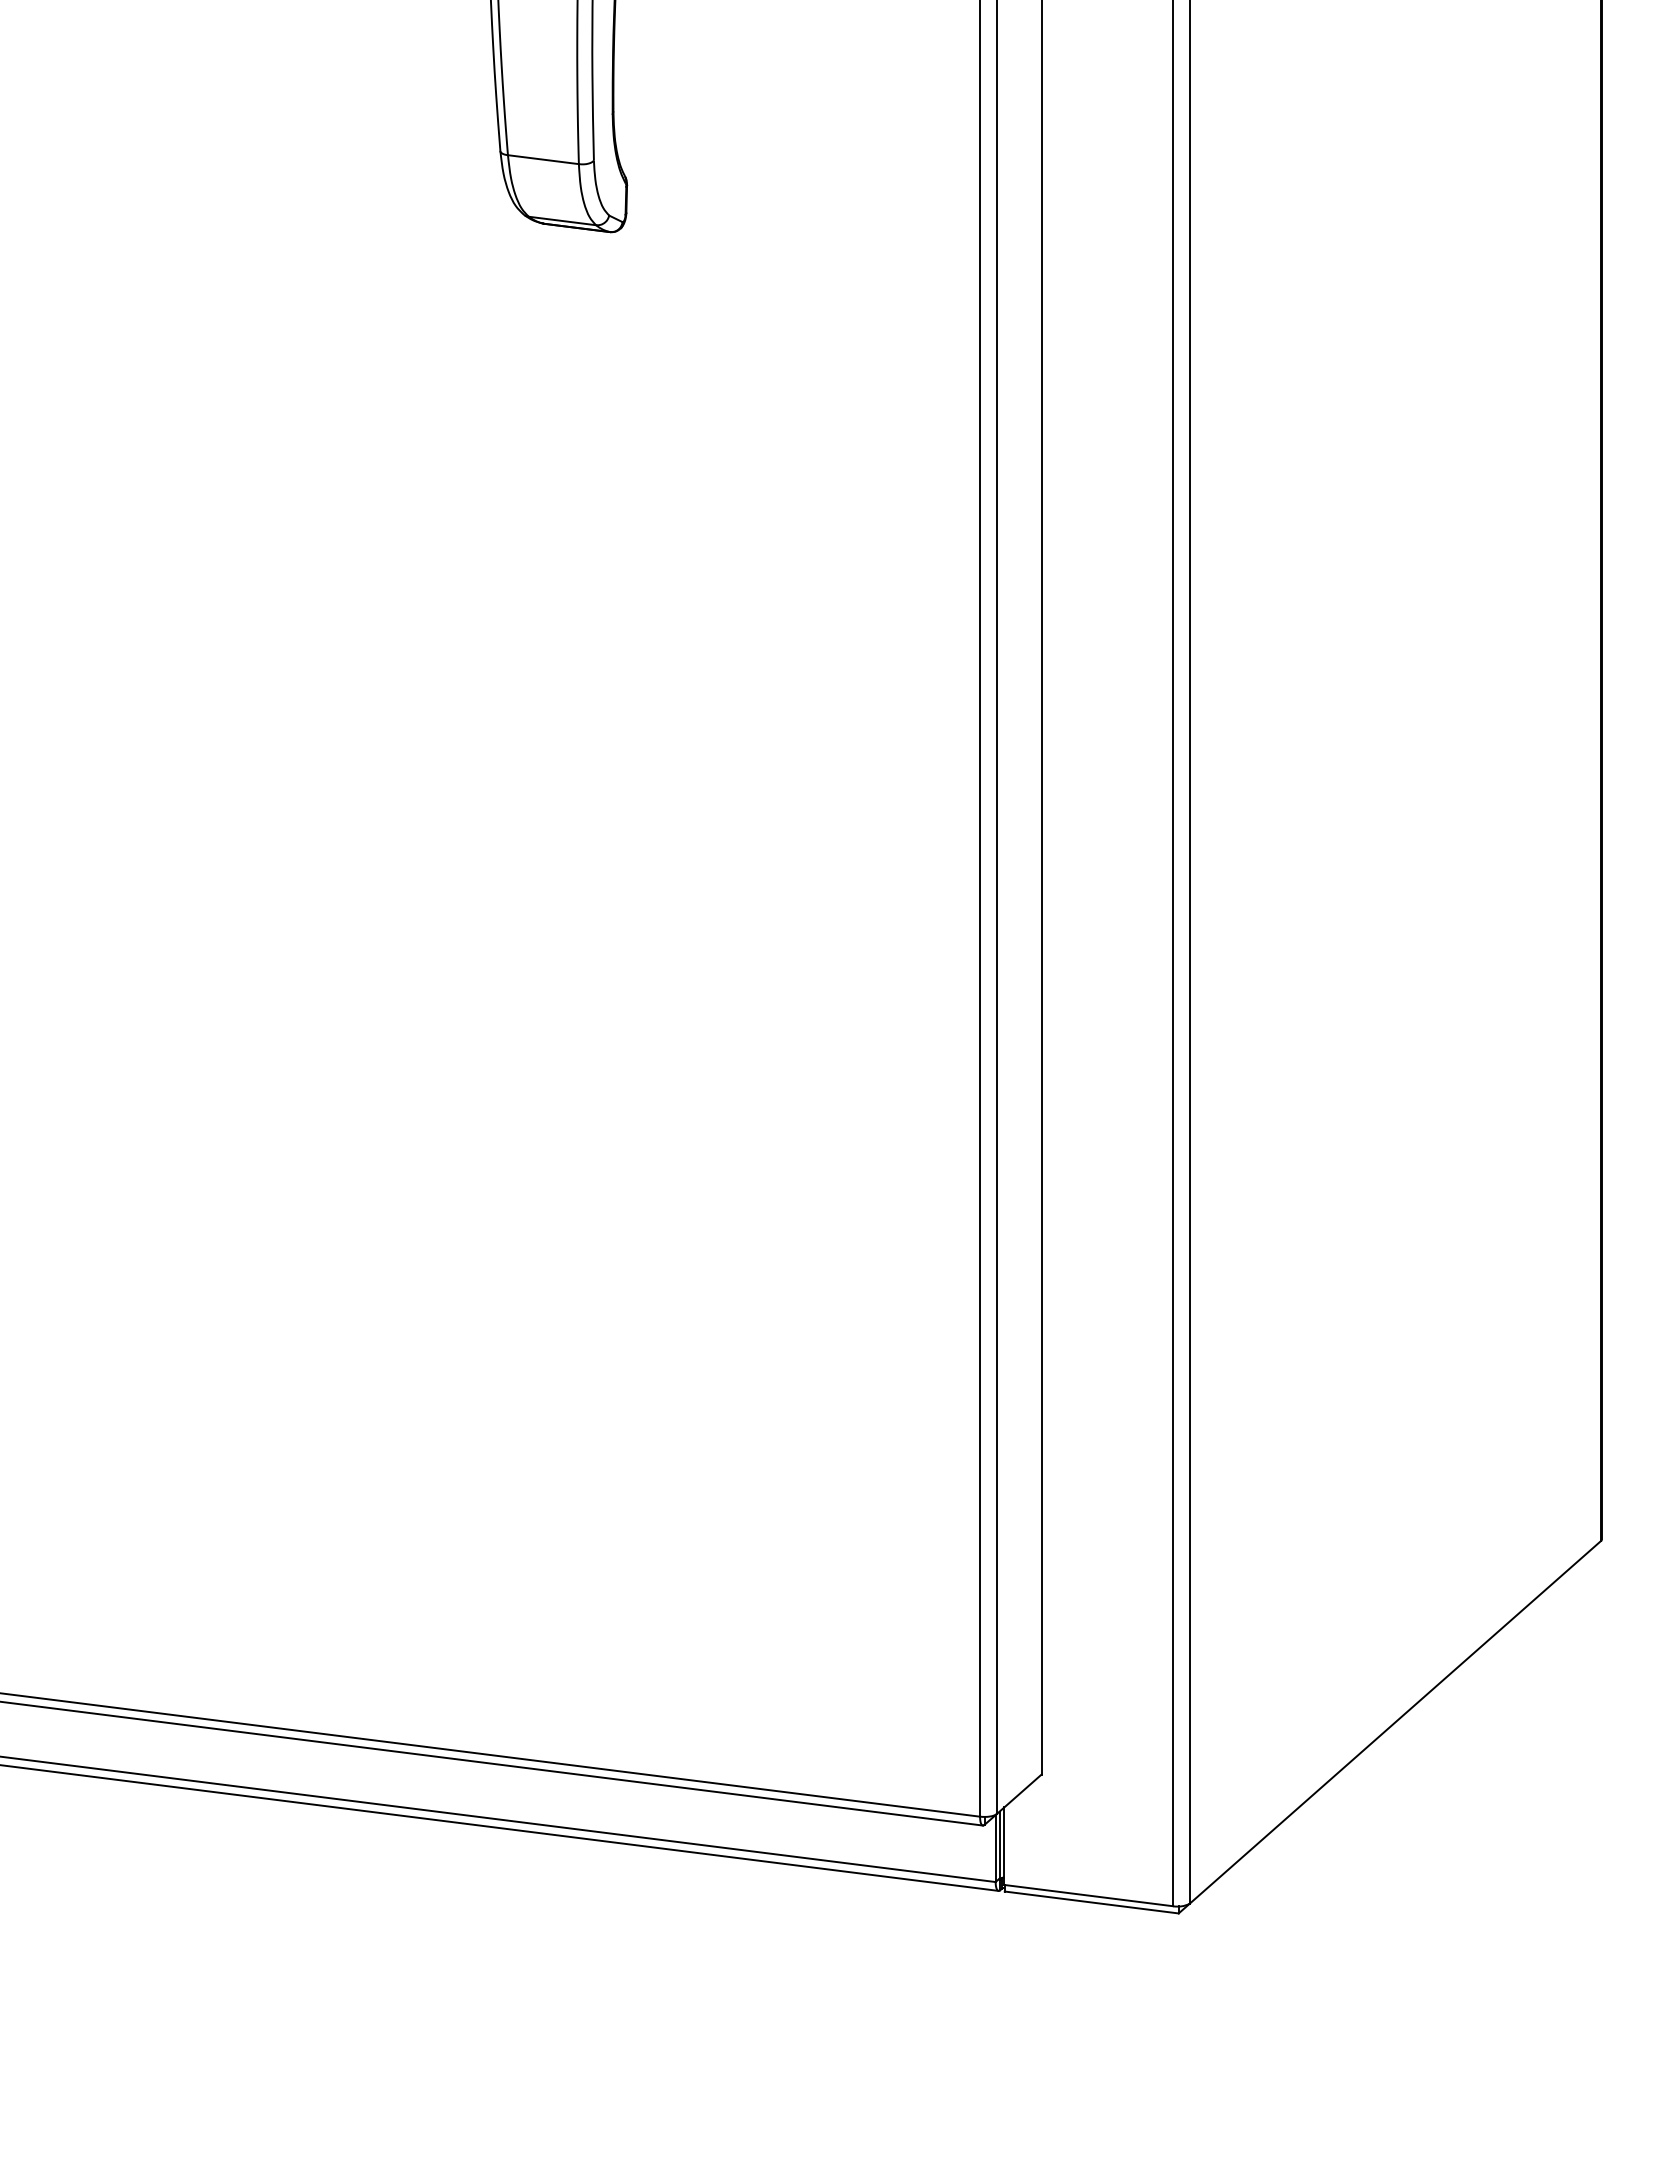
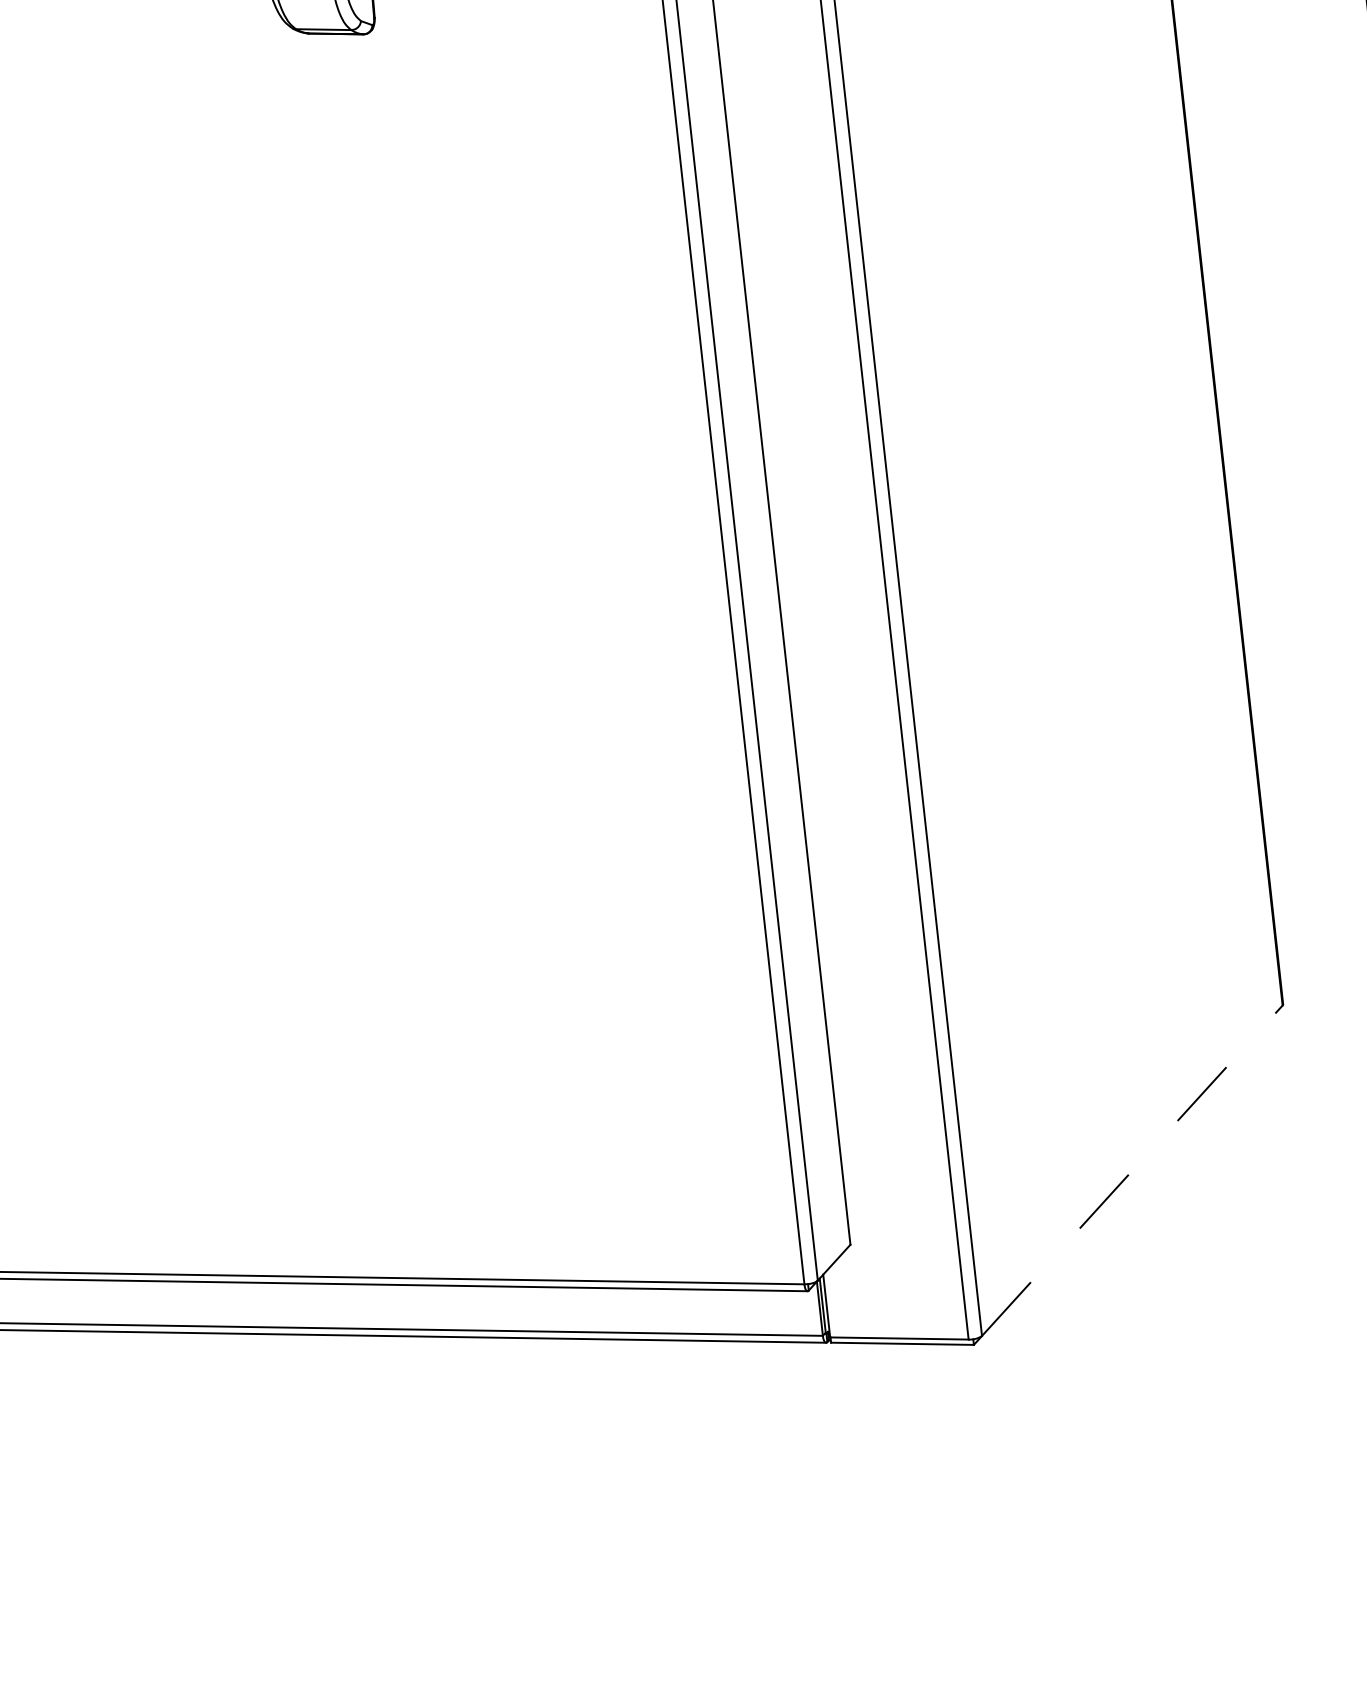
line: (1395, 1721) -> (1132, 1170), solid -> dashed

